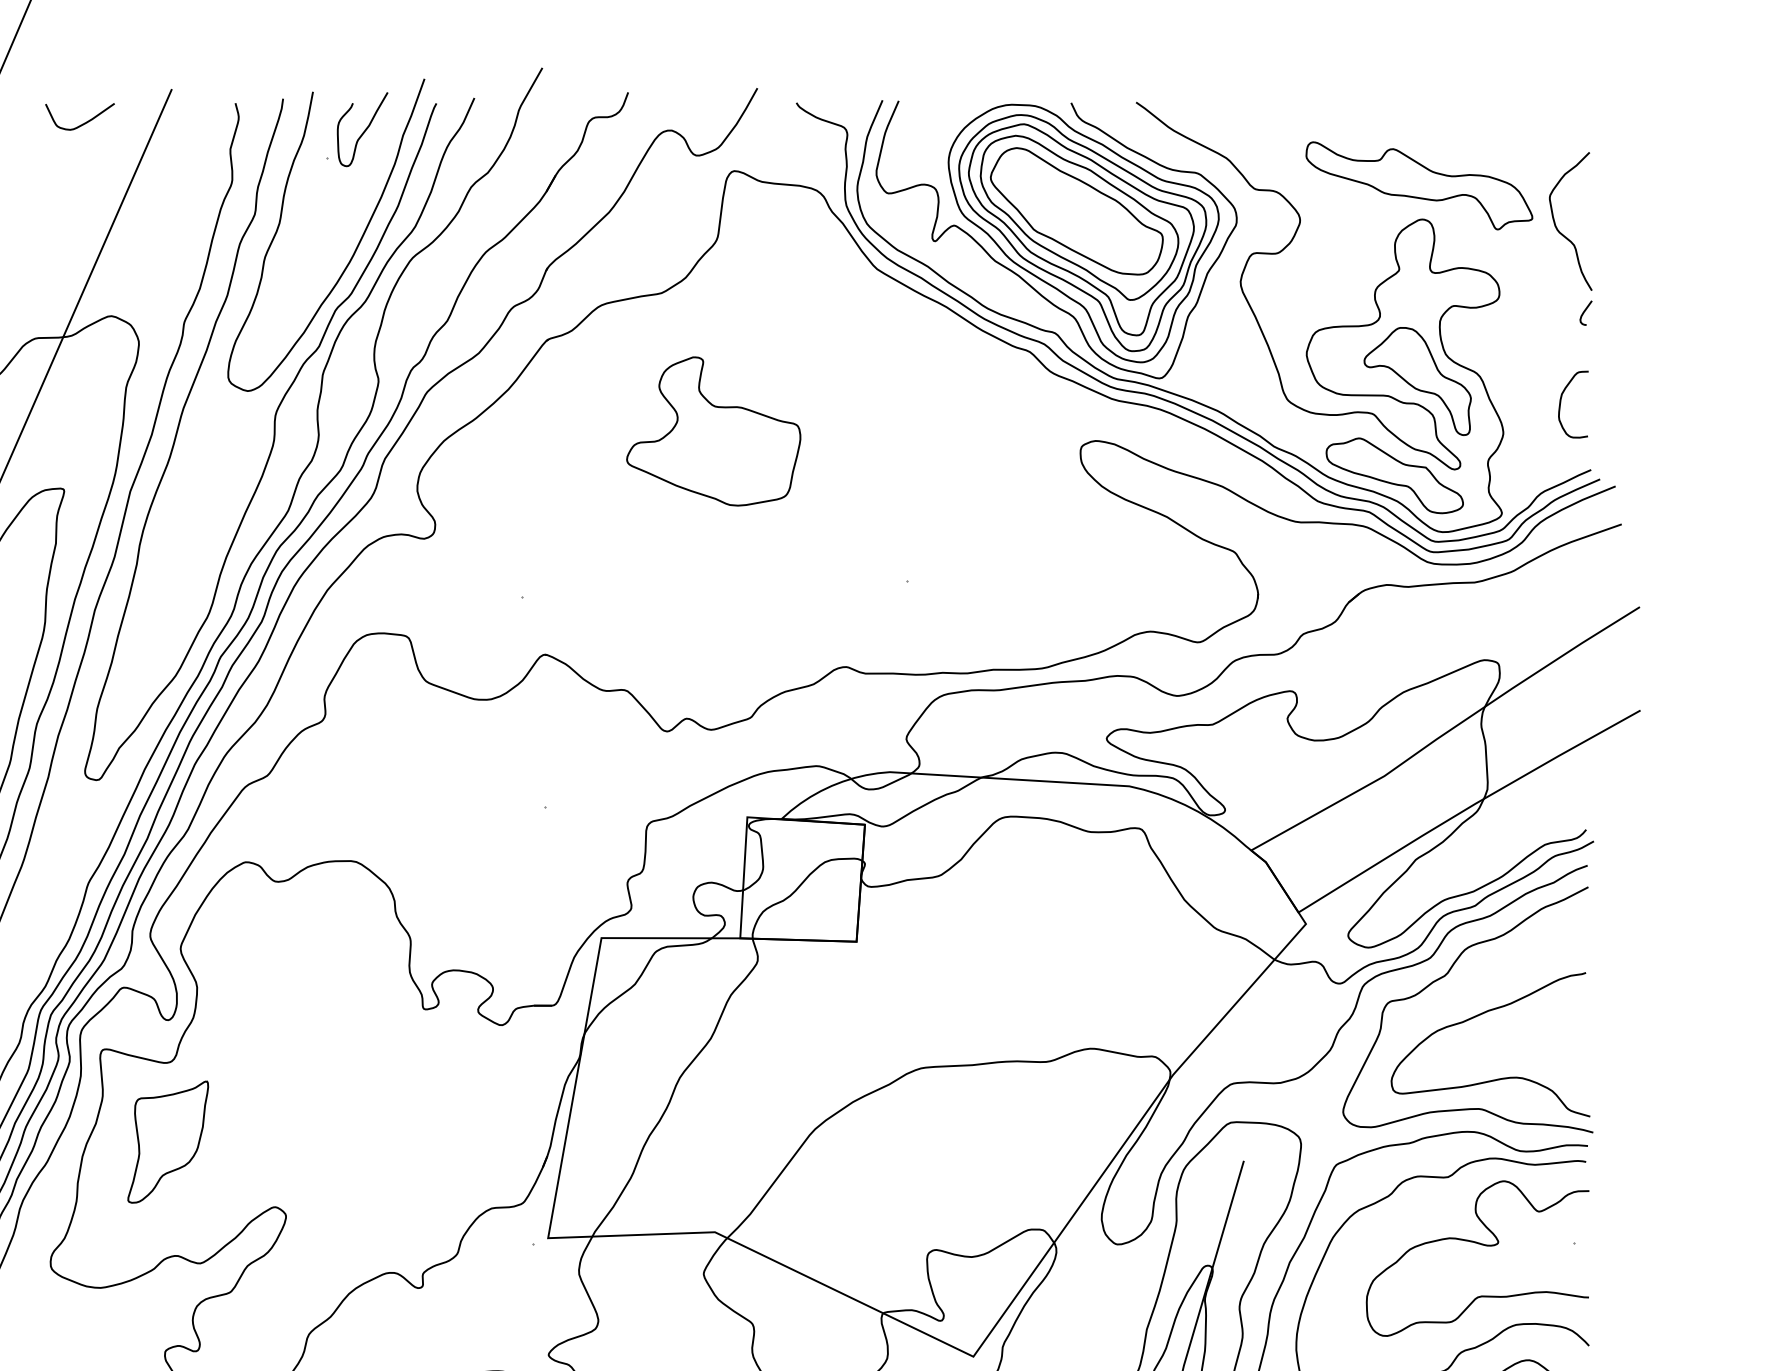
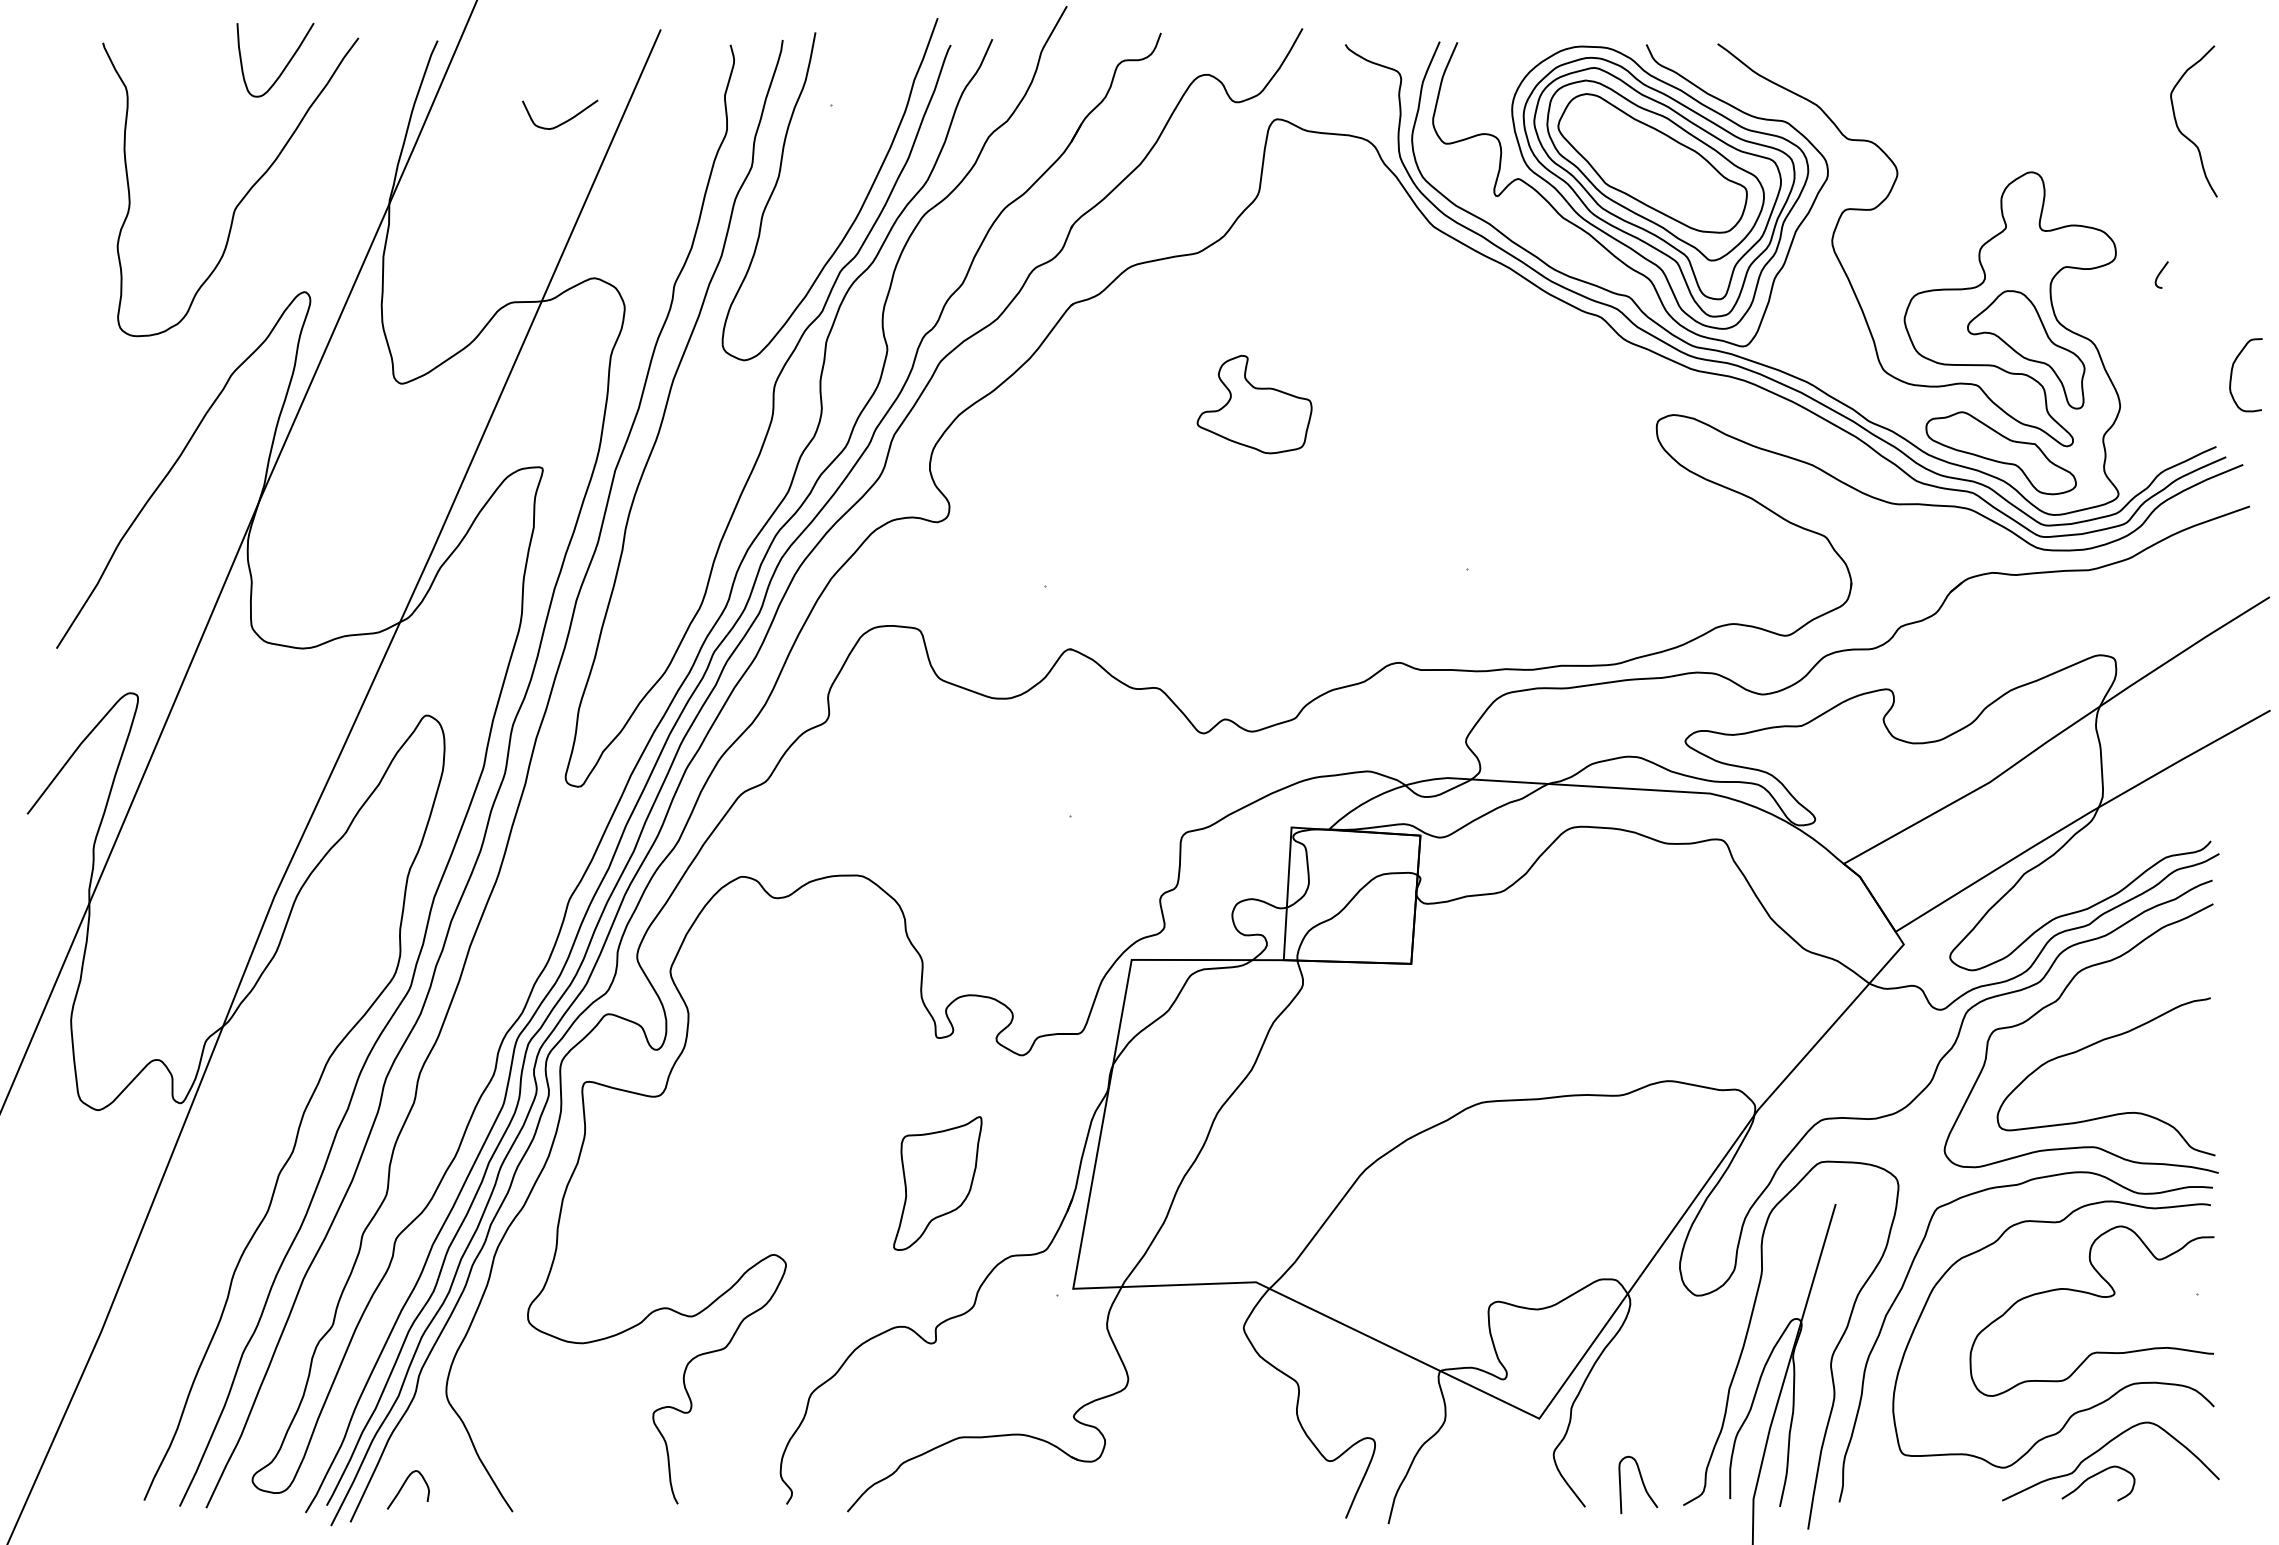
curve: (83, 122) -> (564, 121), moved
curve: (364, 131) -> (871, 75), removed
part: (1418, 185) -> (2027, 135), removed
curve: (1560, 231) -> (2182, 132), moved
curve: (1584, 312) -> (2160, 274), moved
curve: (1561, 404) -> (2232, 375), moved
part: (713, 431) -> (1254, 404), size x0.6
part: (167, 1142) -> (937, 1183), moved

